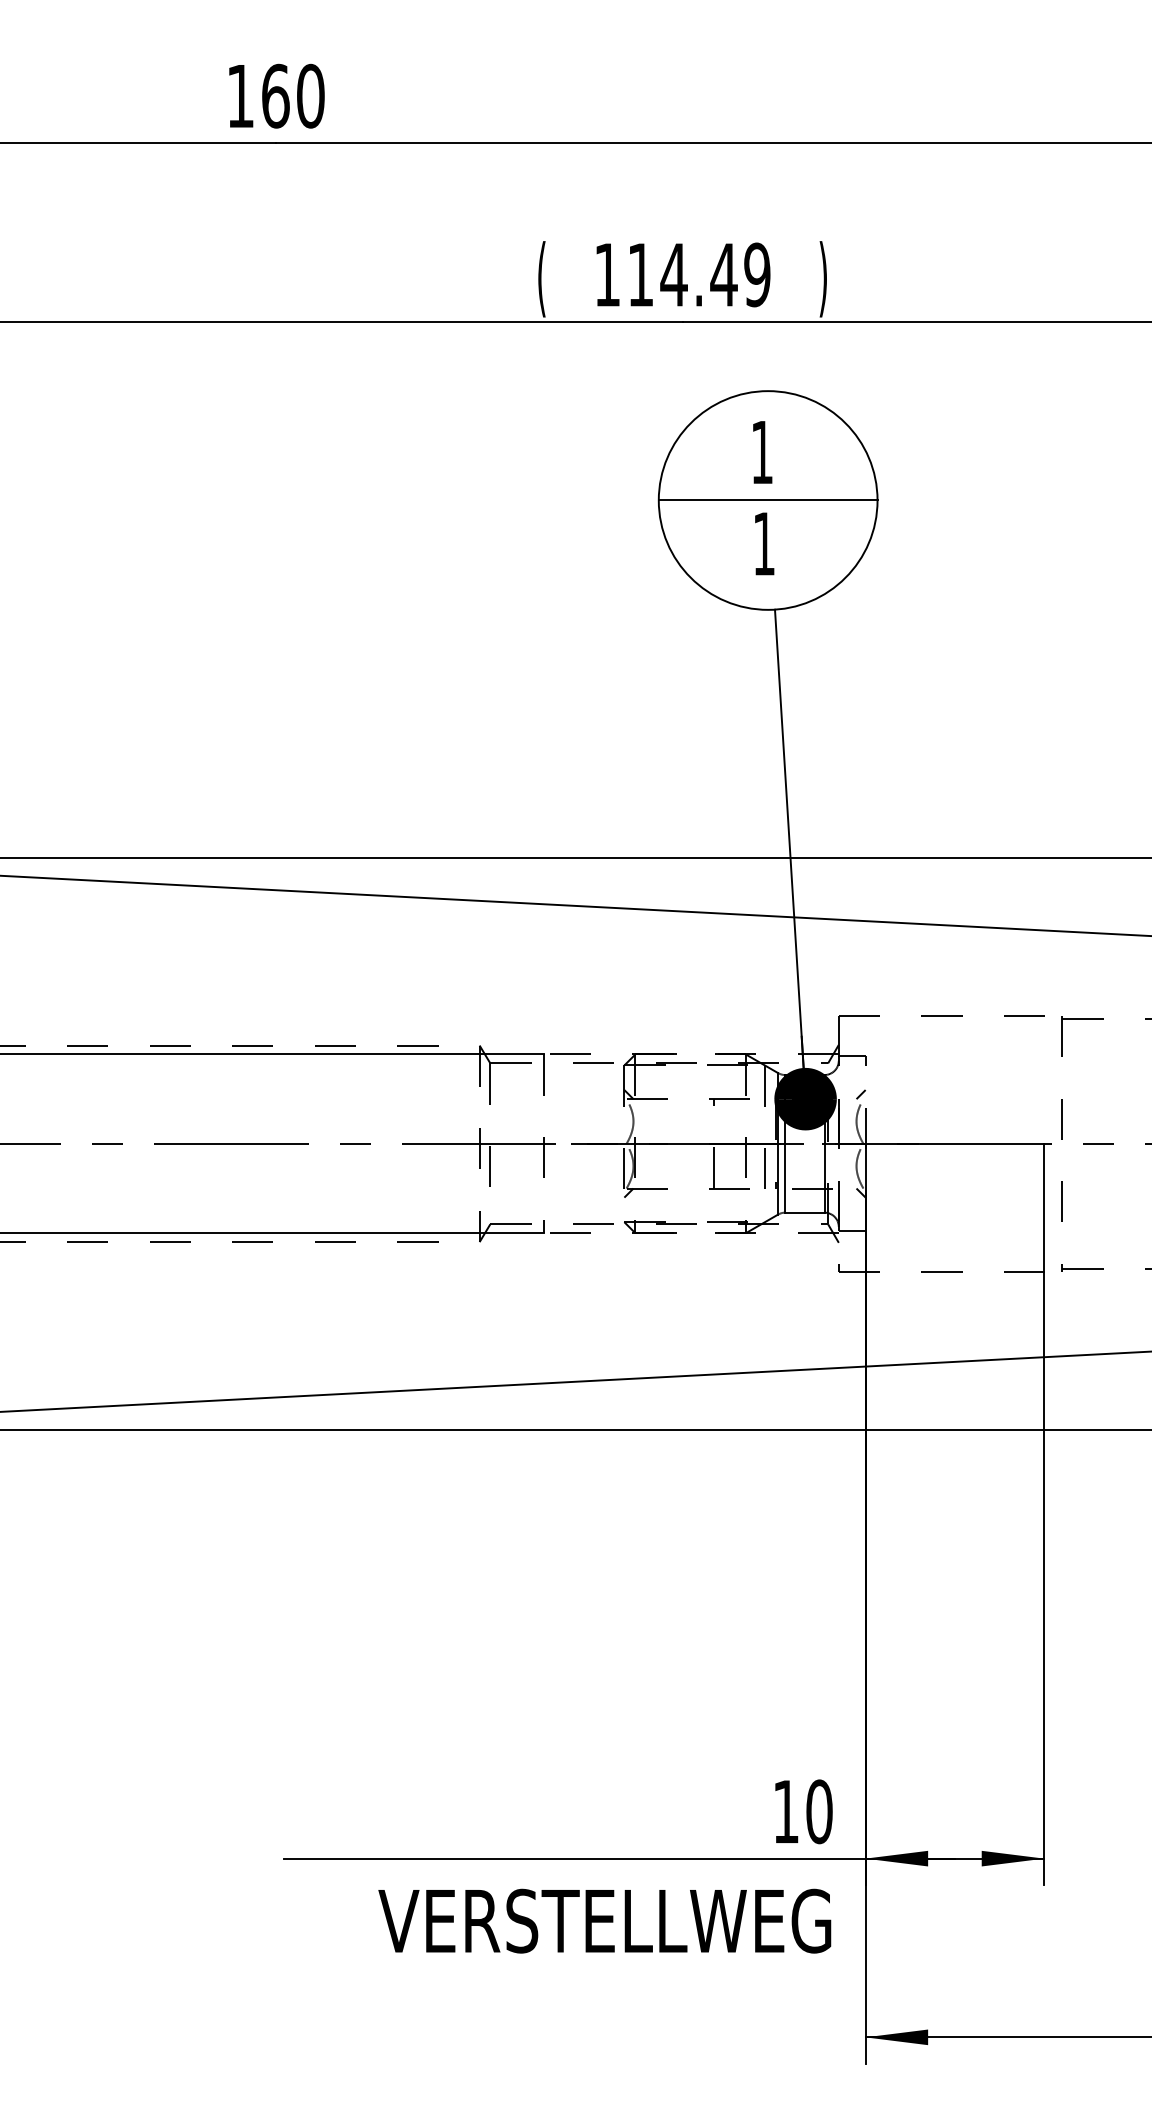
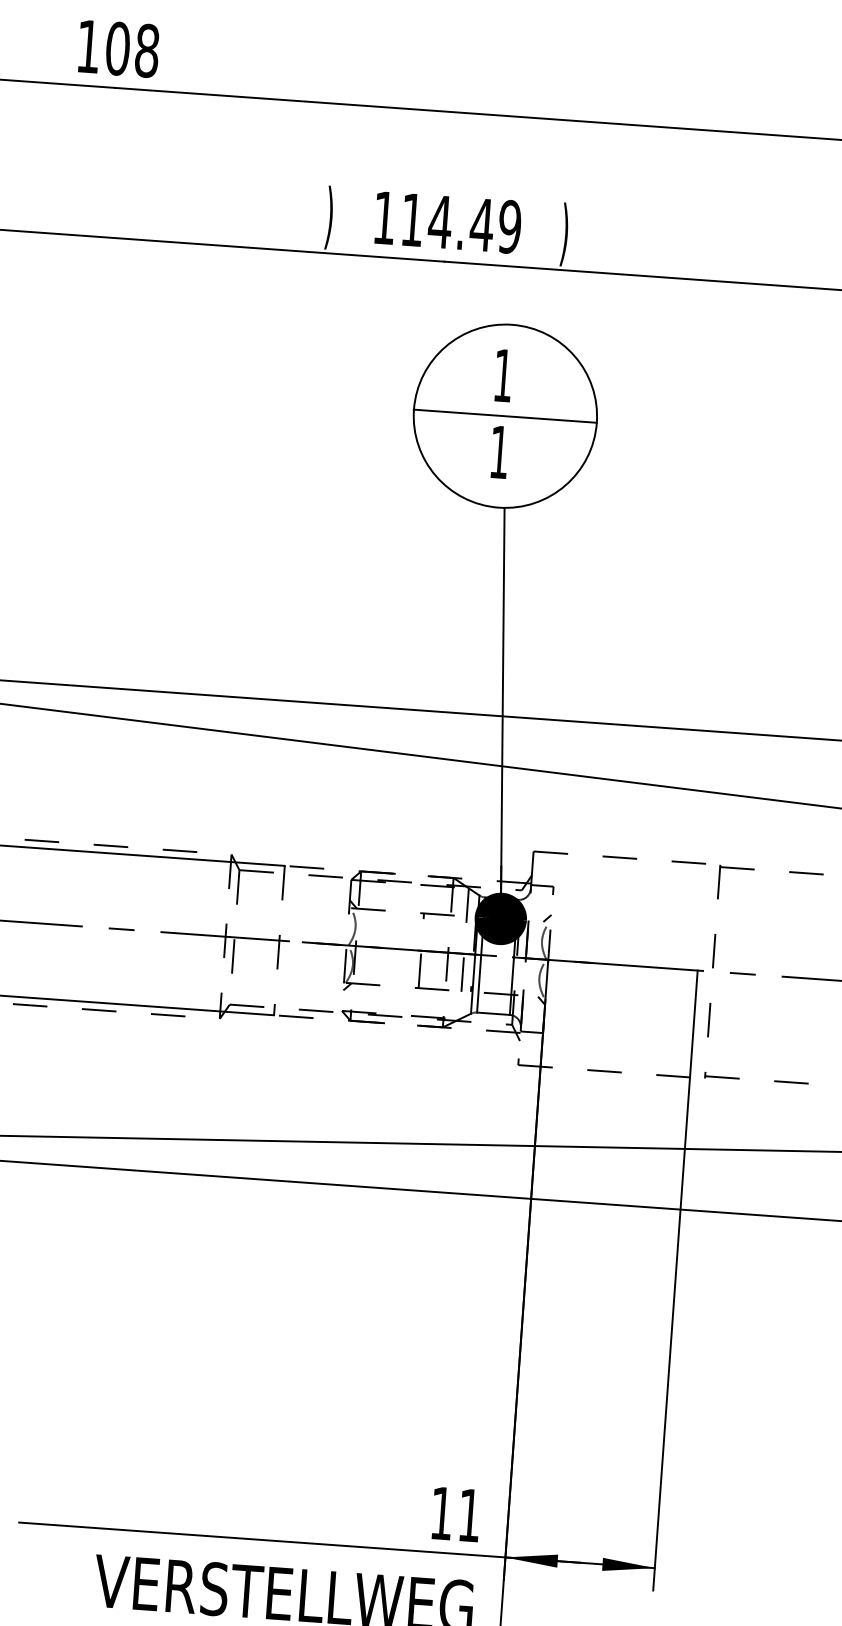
text: (293, 95) -> (132, 49), 160 -> 108
text: (541, 279) -> (329, 217), ( -> )
text: (819, 1811) -> (469, 1515), 10 -> 11

